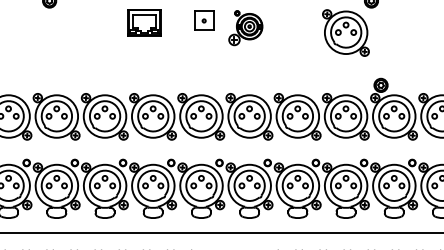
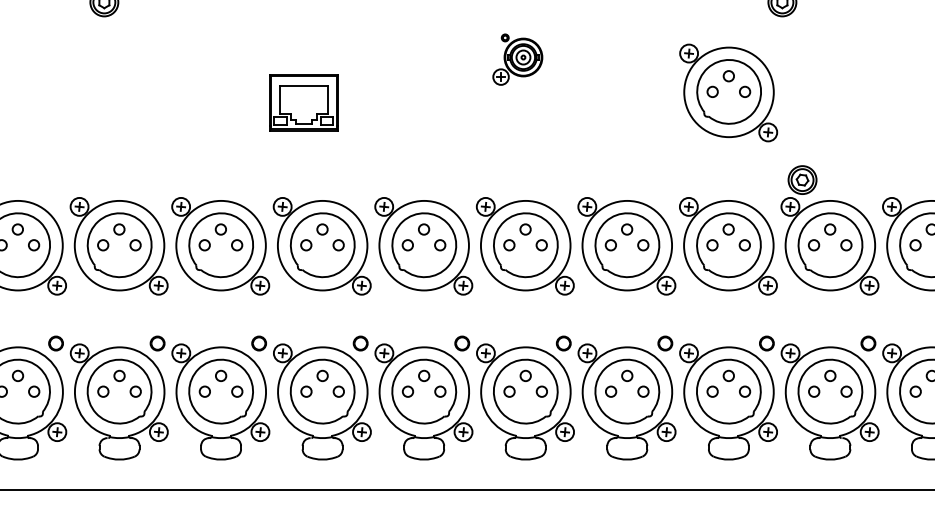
part: (204, 20) -> (430, 43), removed
part: (144, 22) -> (304, 102), moved
part: (245, 28) -> (517, 60), size x0.7
part: (345, 32) -> (727, 91), moved

